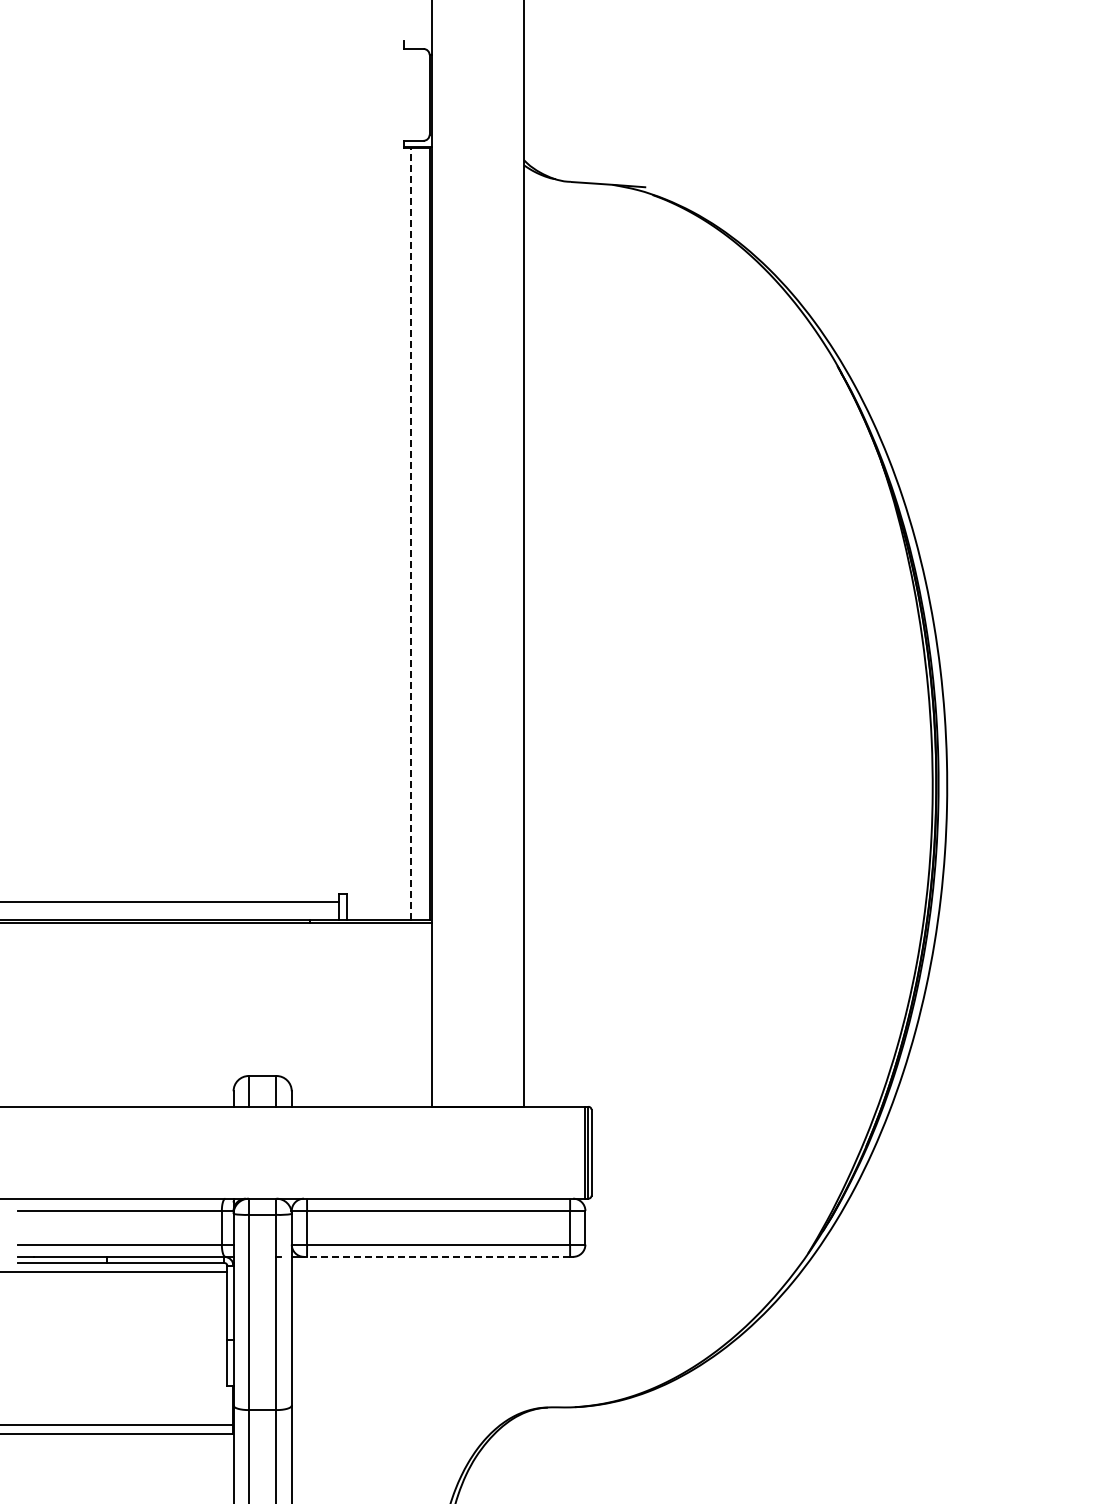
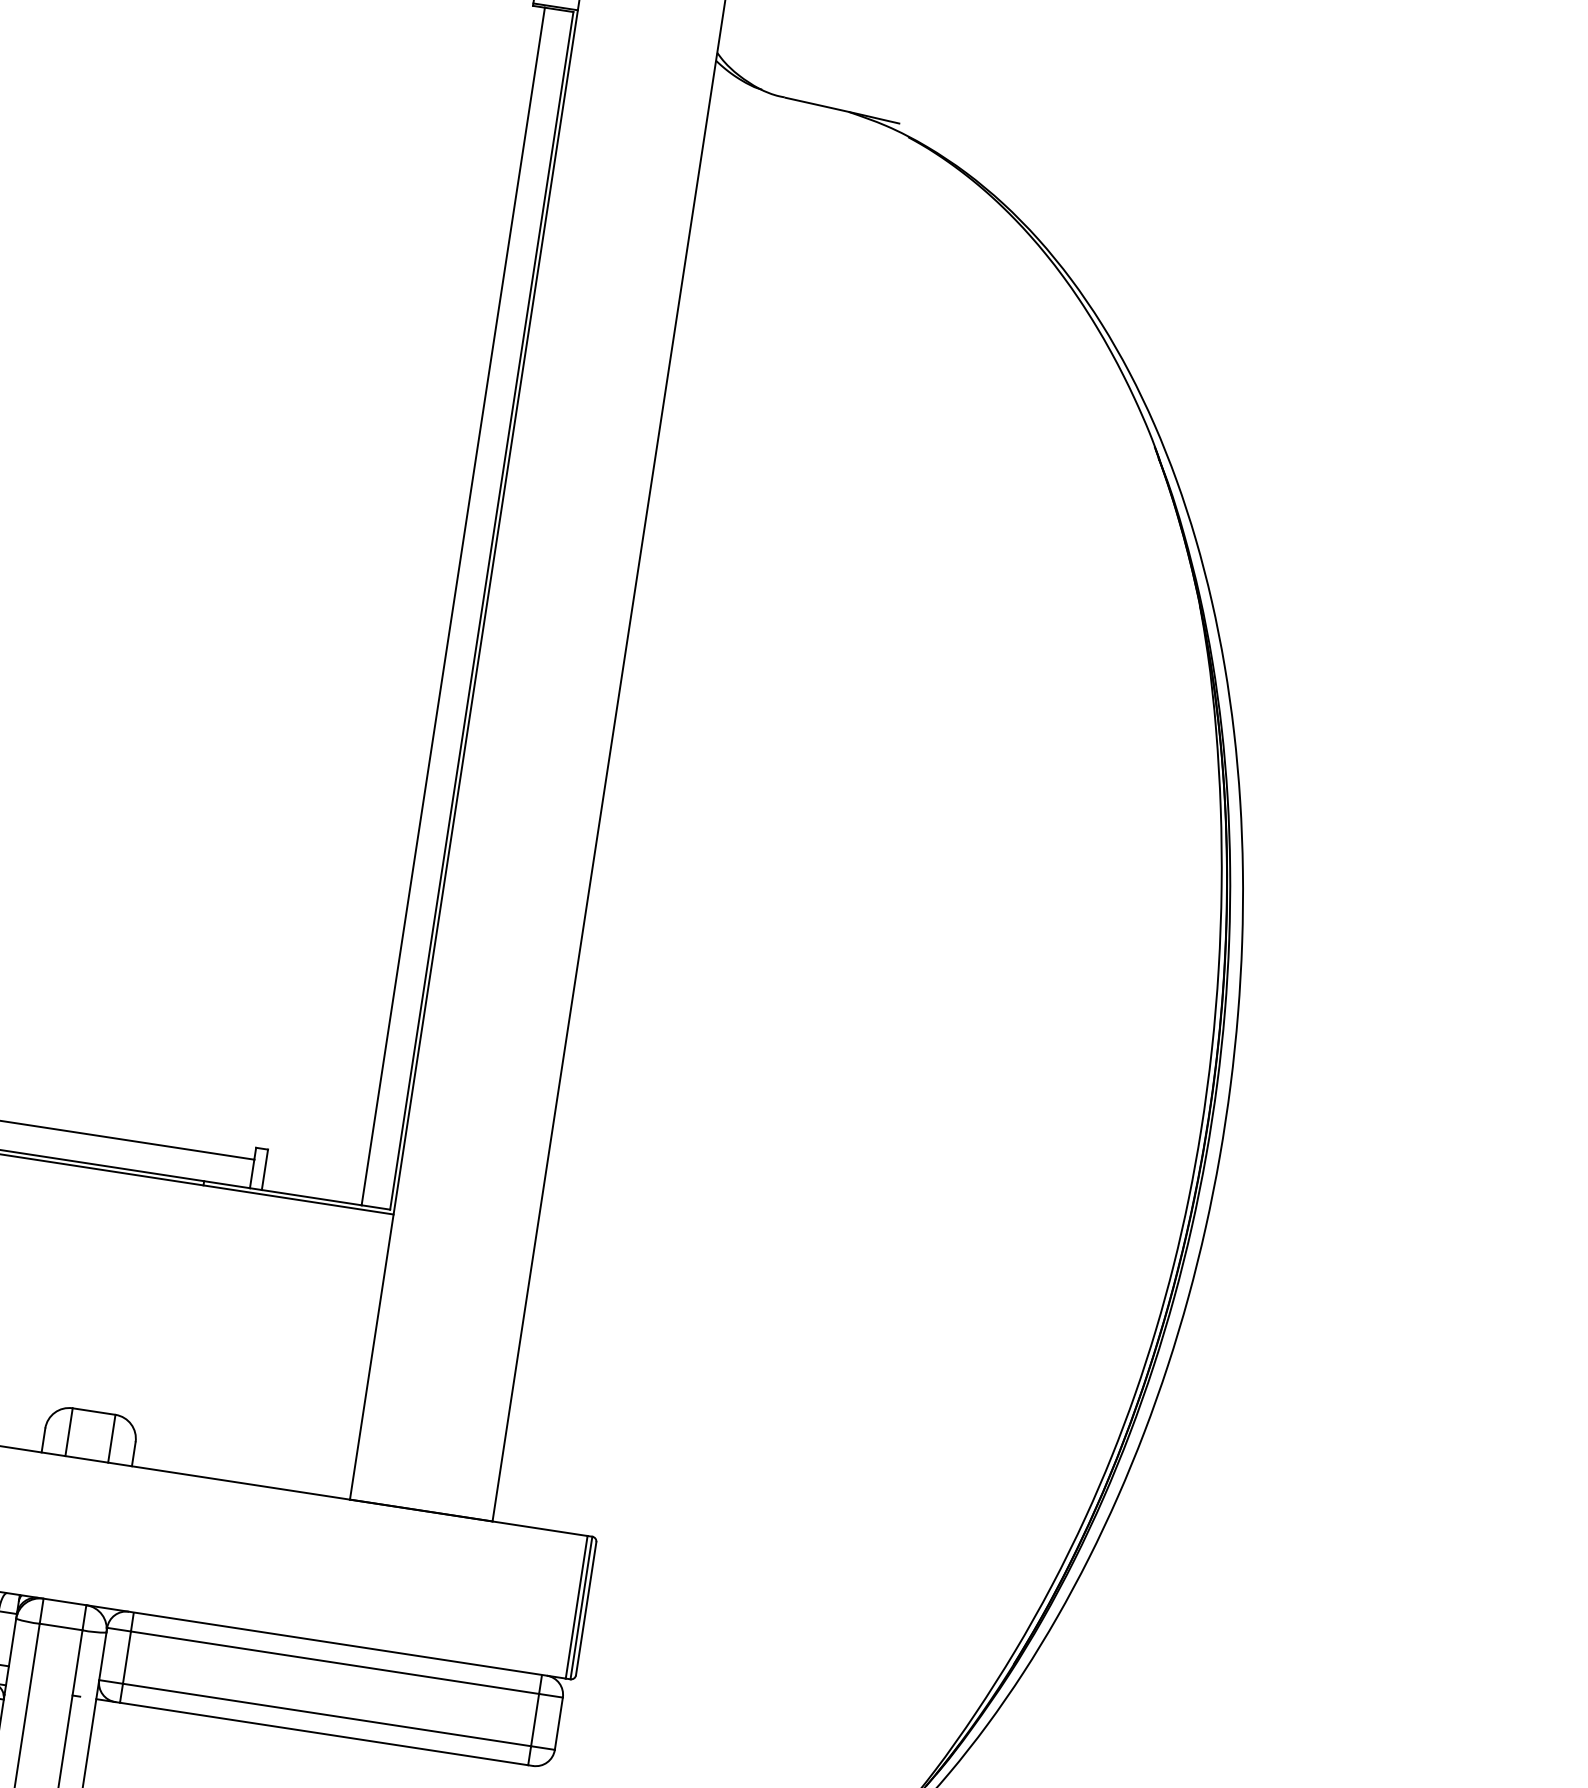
line: (411, 534) -> (453, 606), dashed -> solid
line: (438, 1256) -> (324, 1733), dashed -> solid

